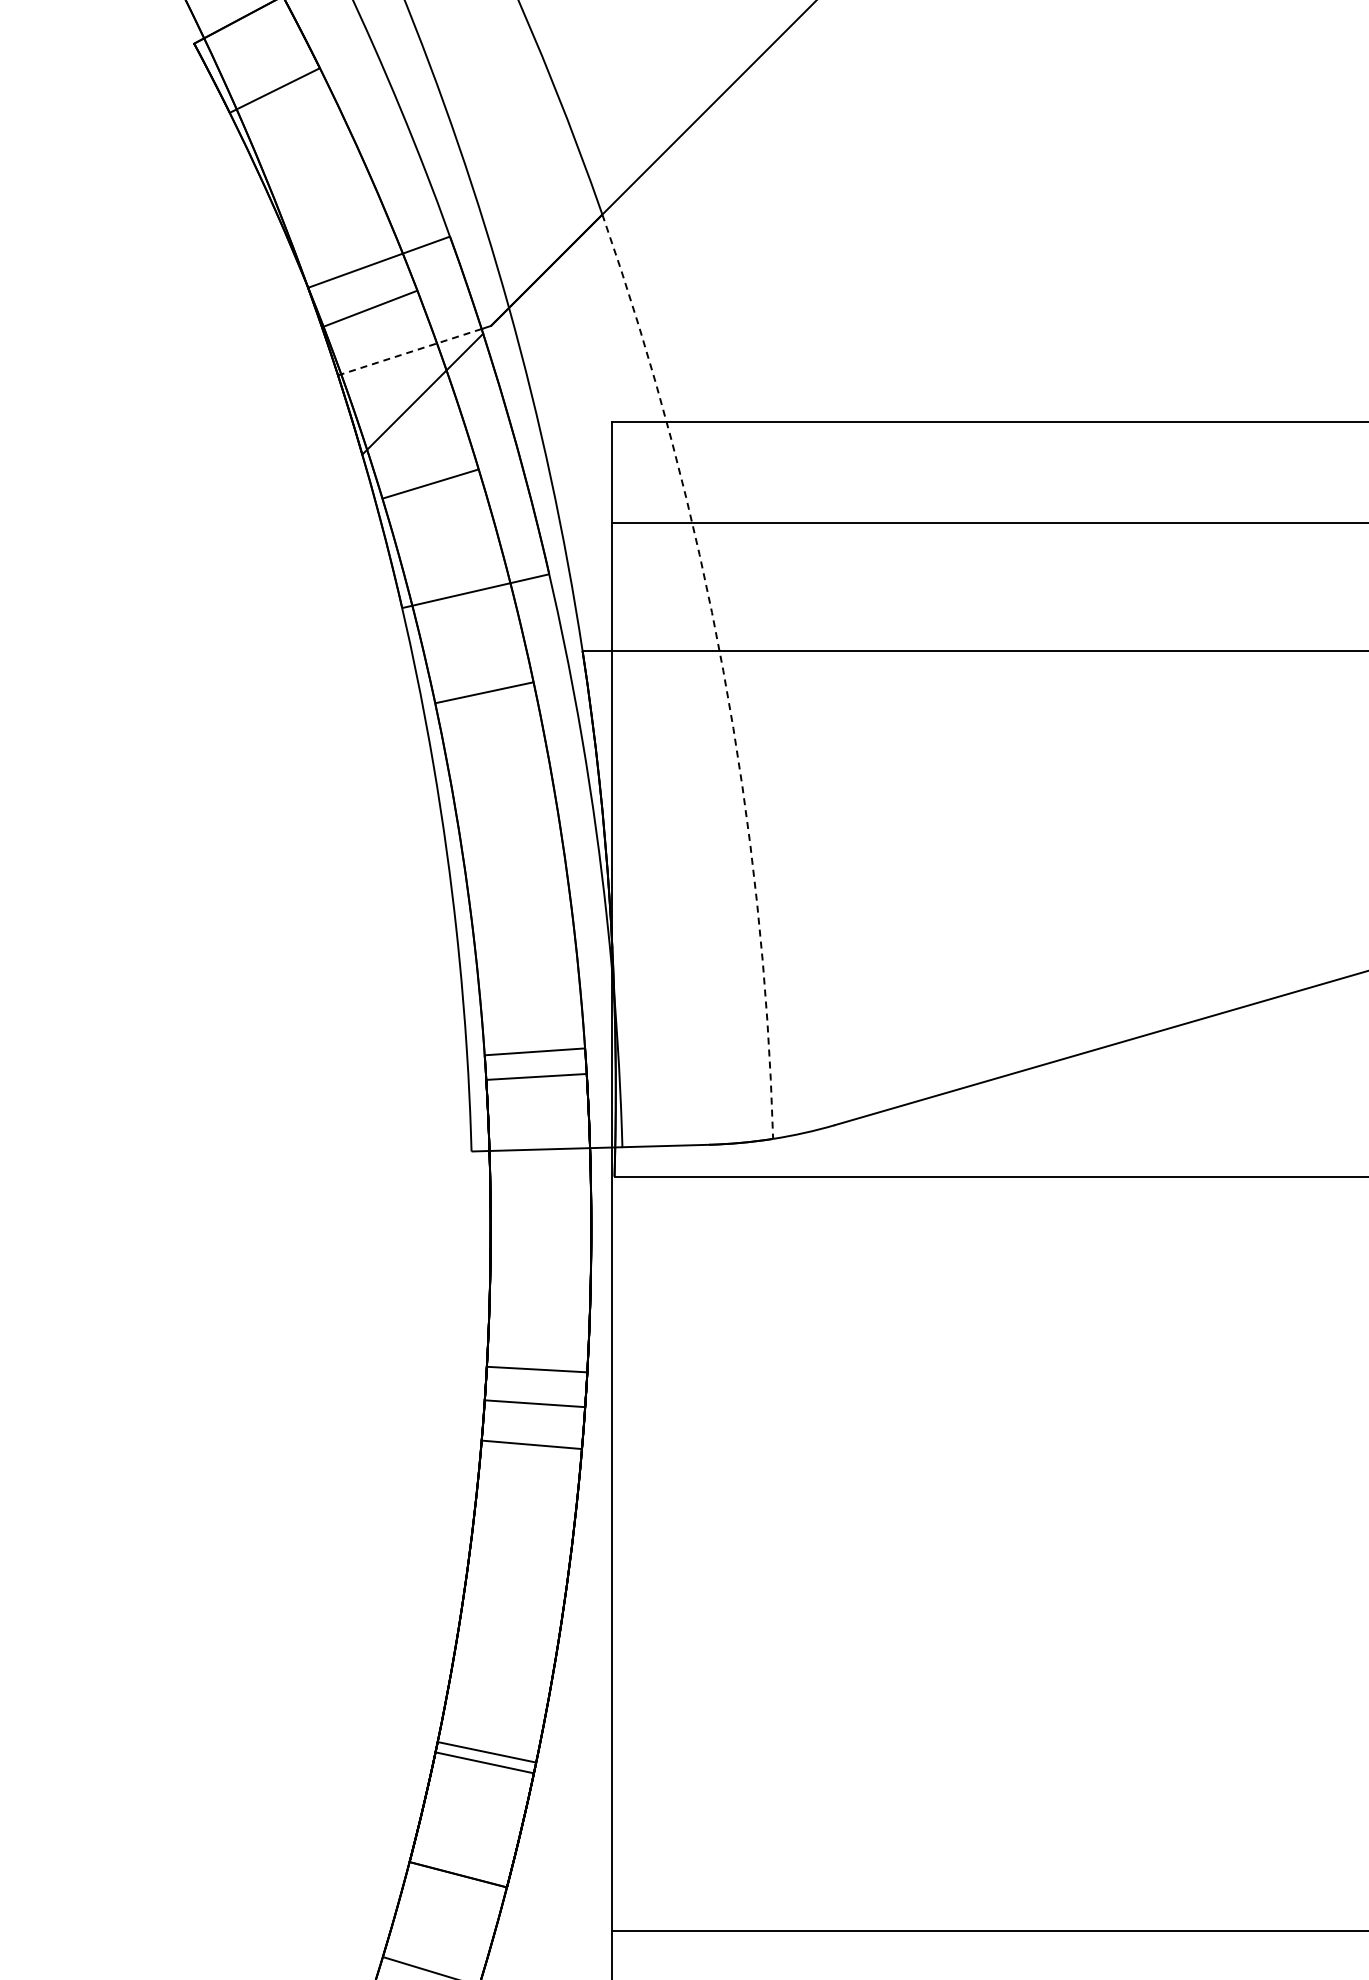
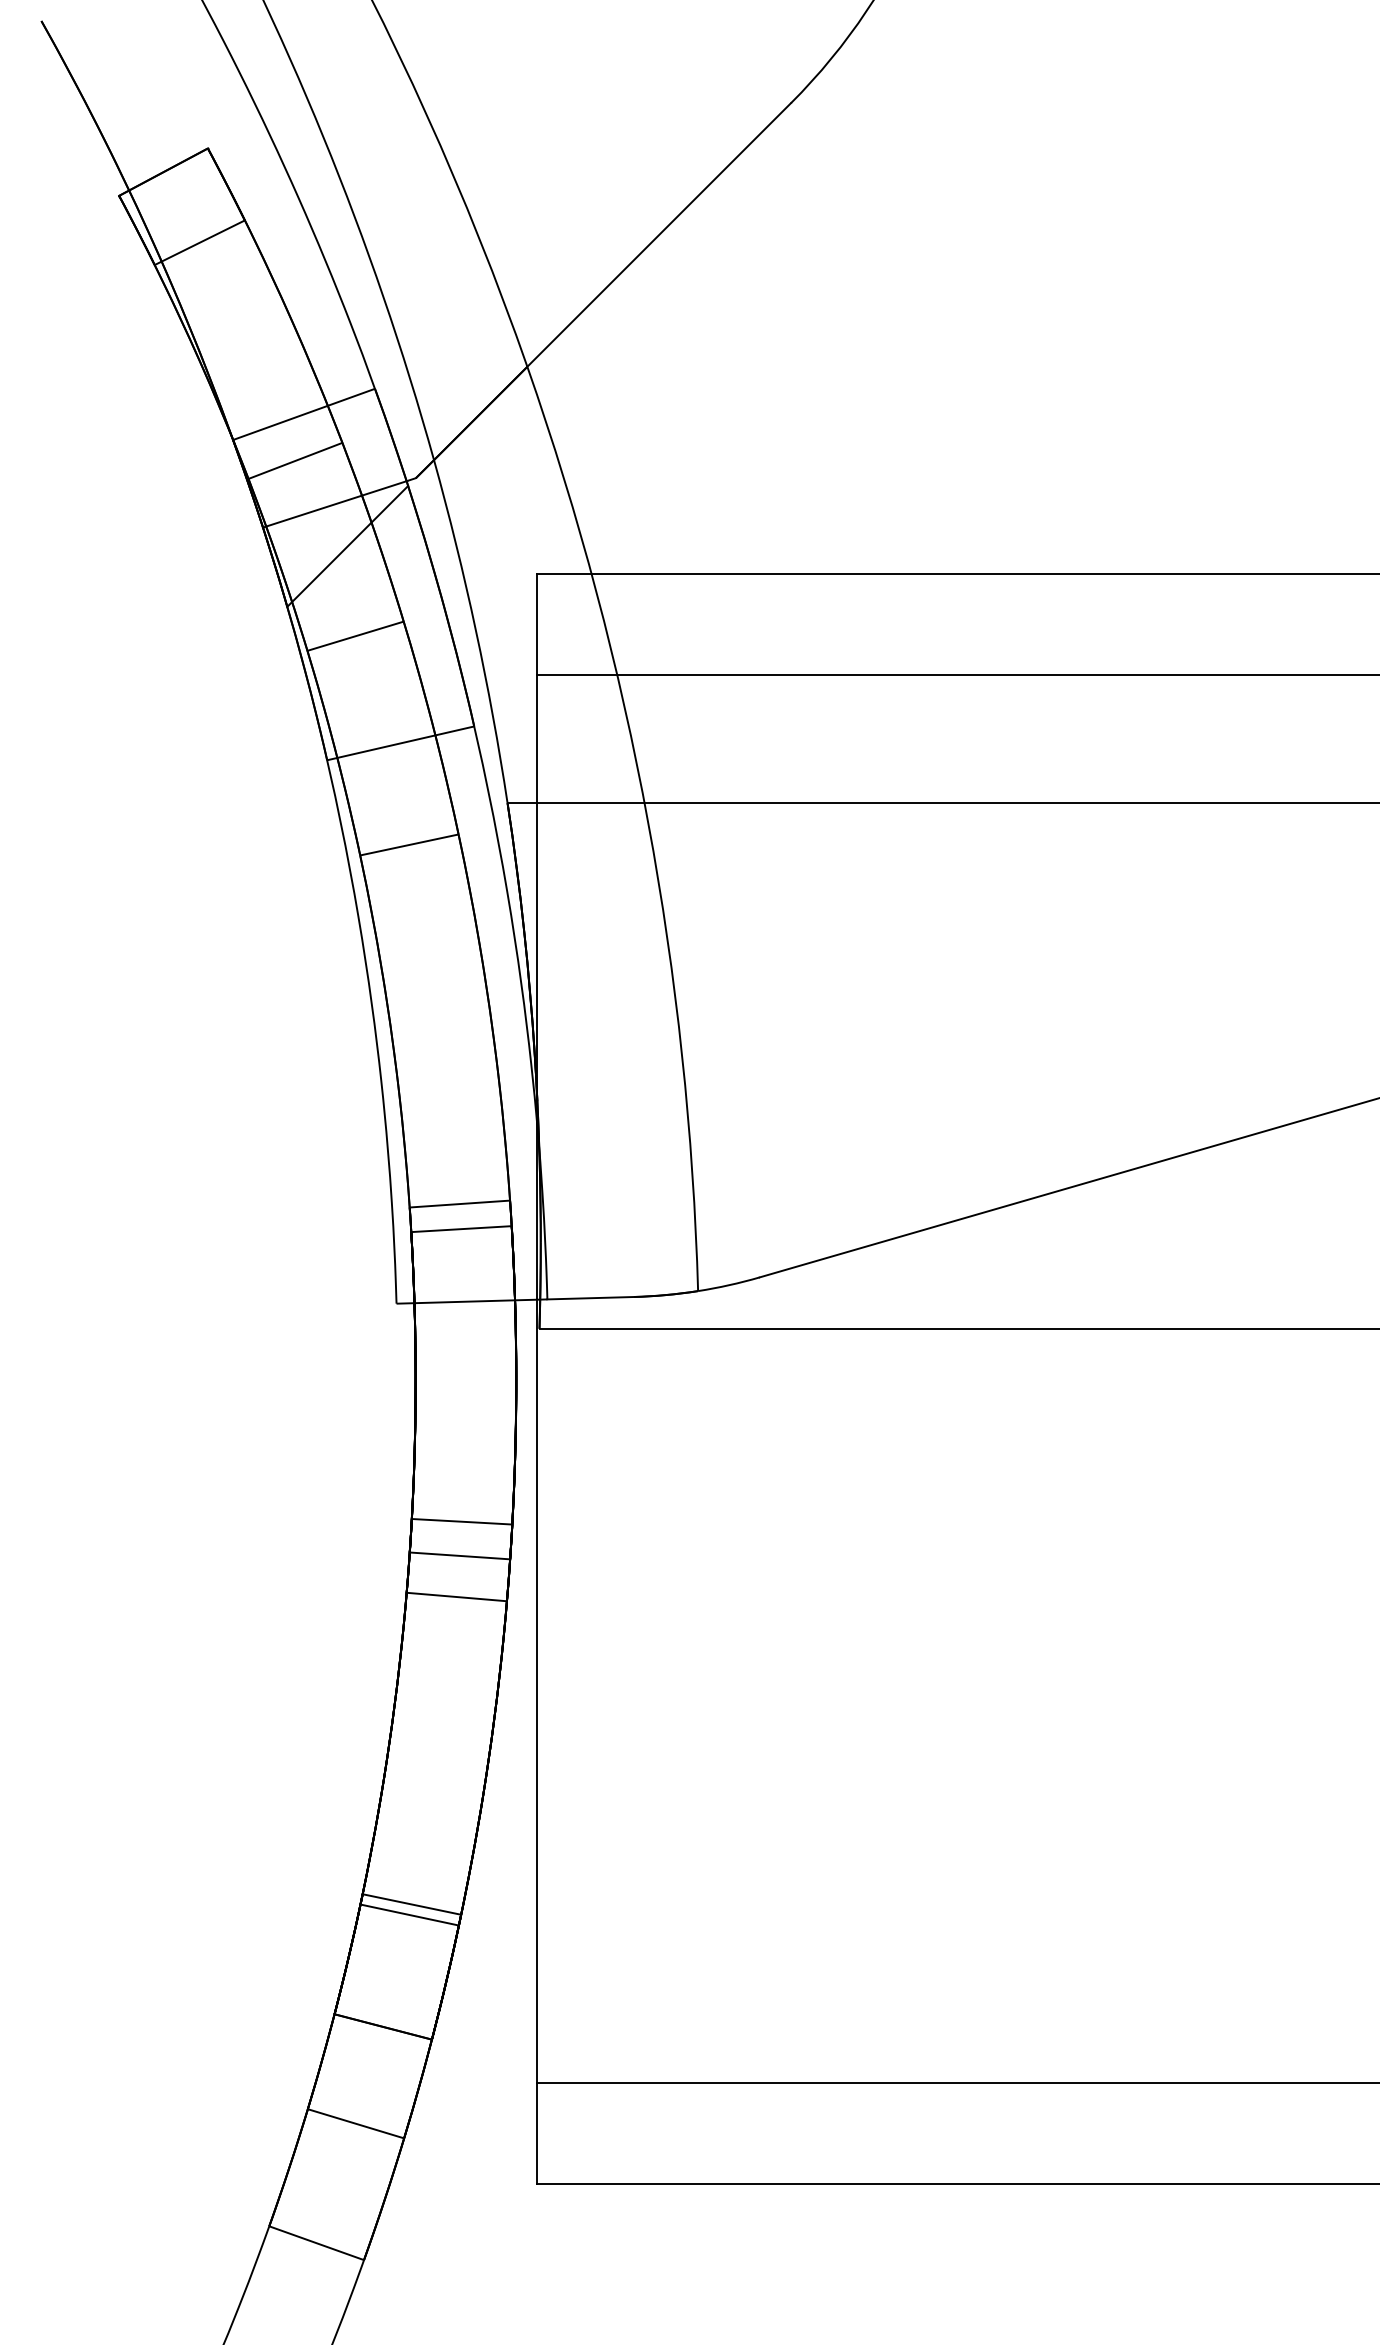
line: (409, 352) -> (334, 504), dashed -> solid
arc: (723, 670) -> (648, 822), dashed -> solid

